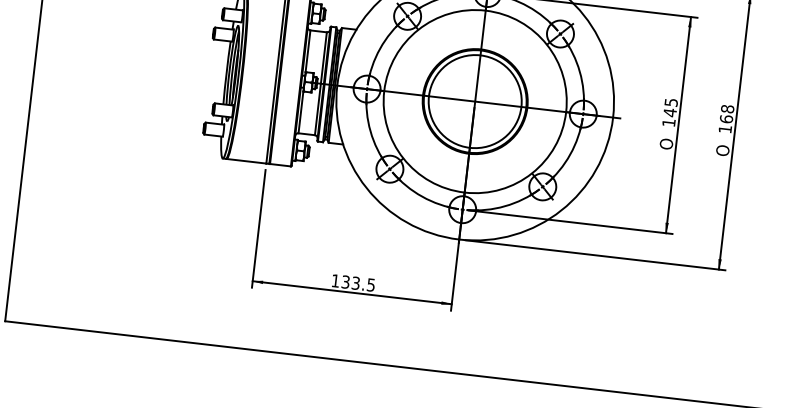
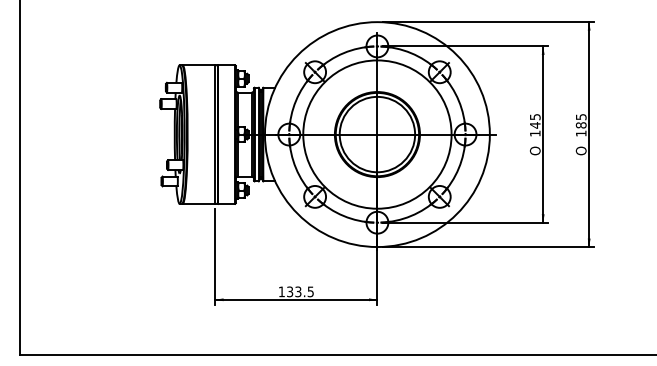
text: (726, 113) -> (580, 120), 168 -> 185

